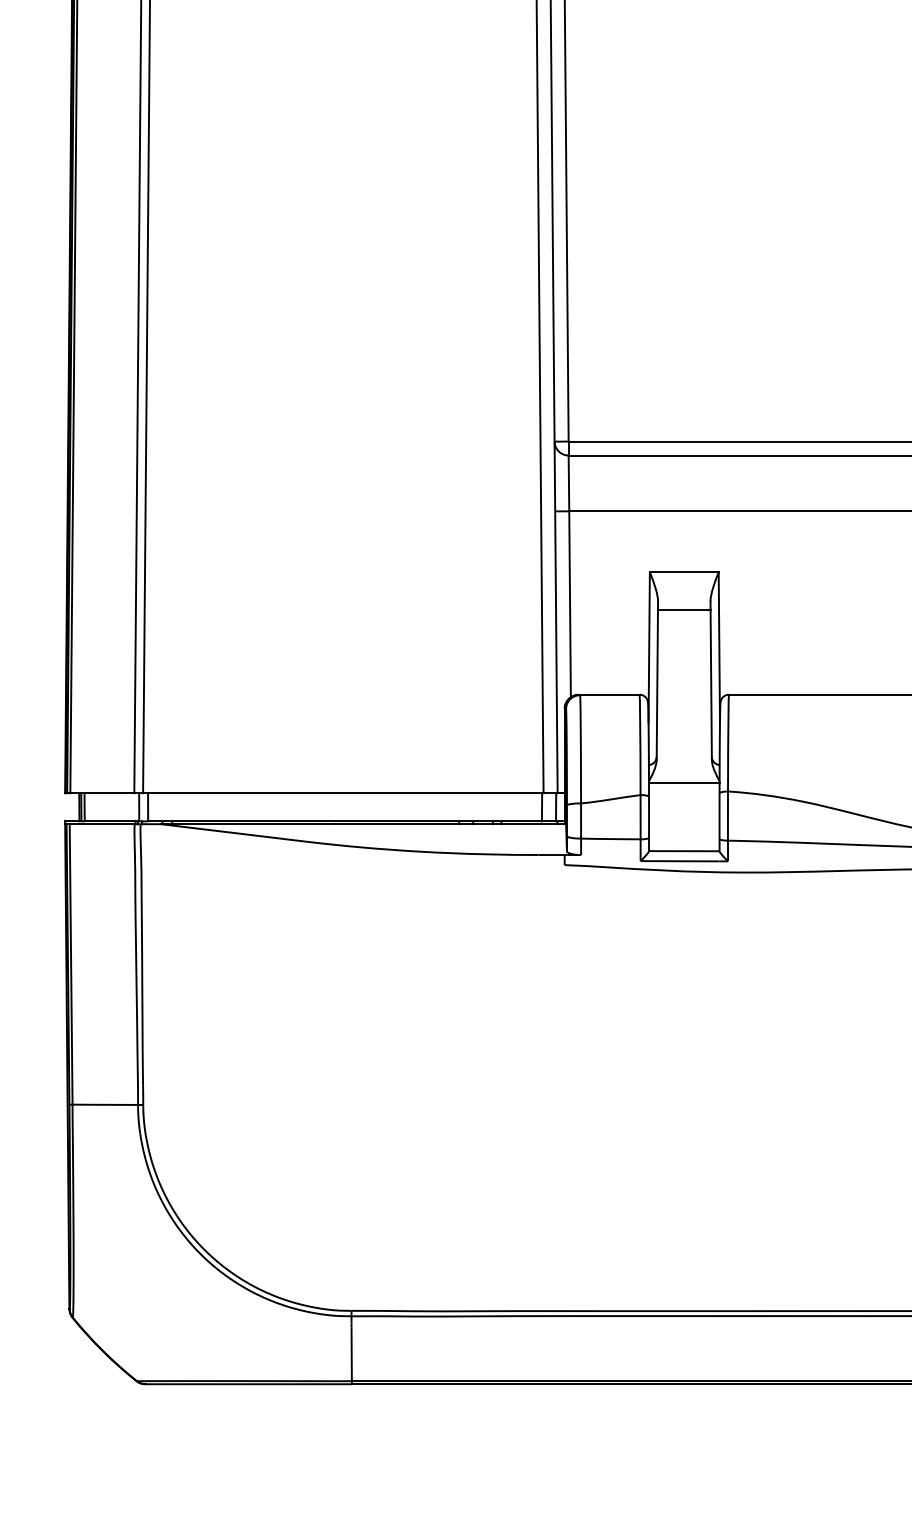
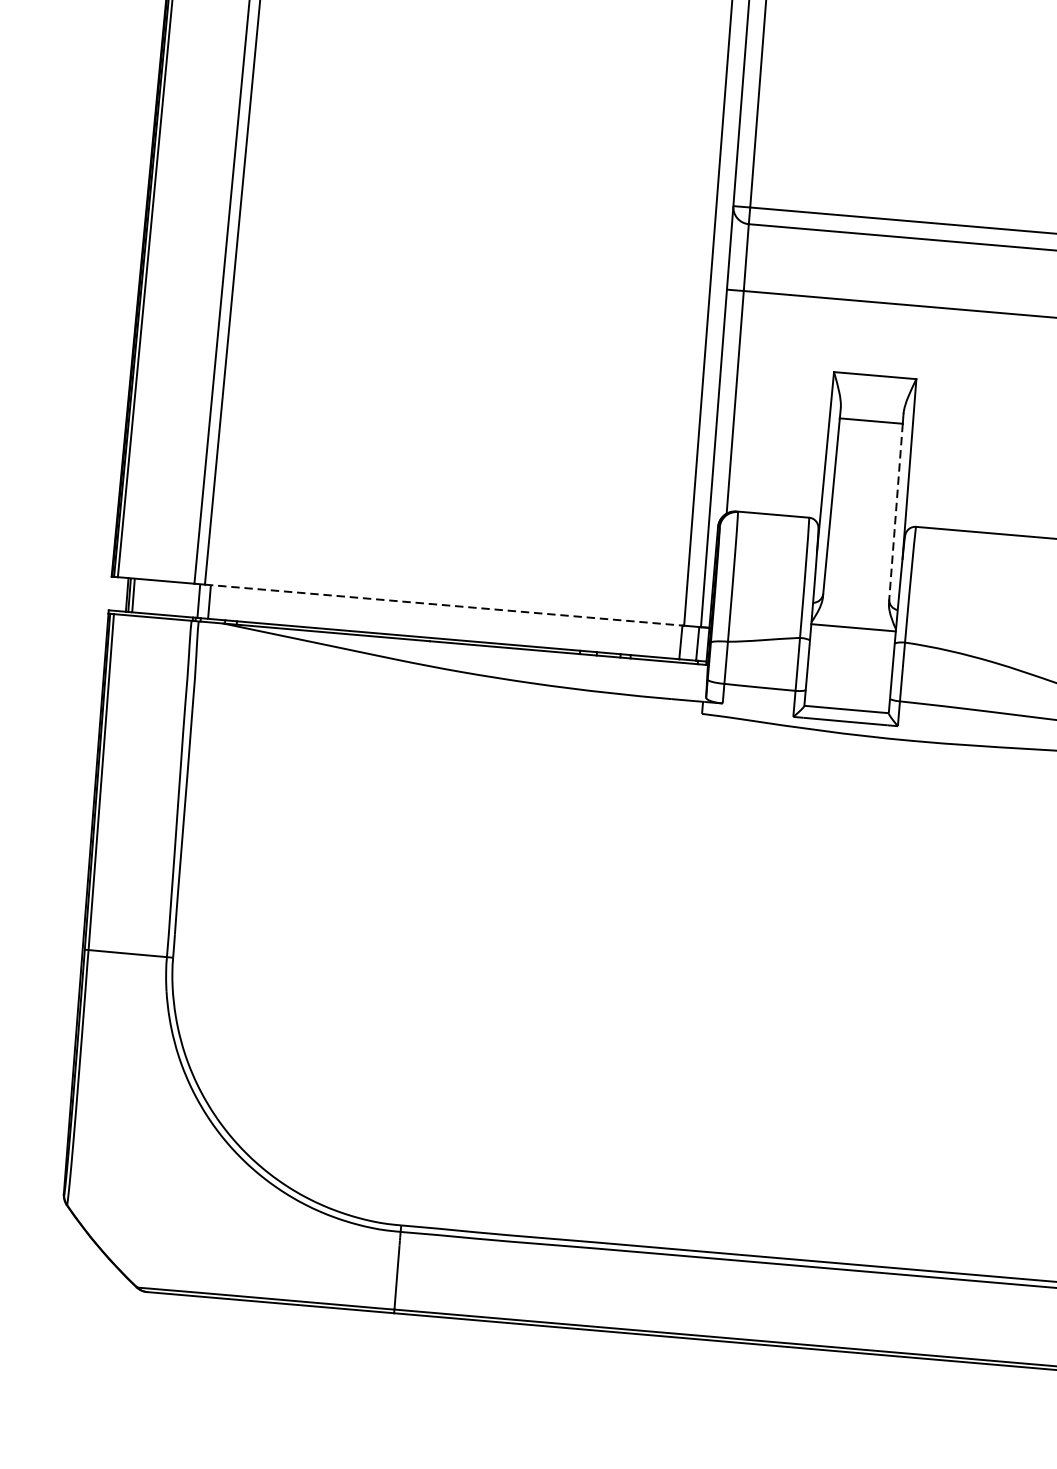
line: (711, 684) -> (896, 512), solid -> dashed
line: (343, 793) -> (444, 605), solid -> dashed

